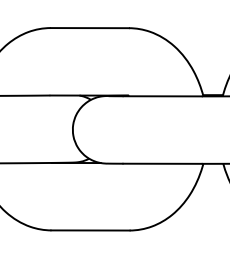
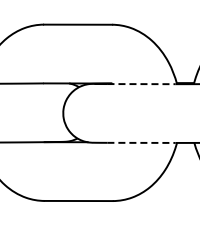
line: (163, 96) -> (142, 84), solid -> dashed
line: (162, 163) -> (141, 142), solid -> dashed

